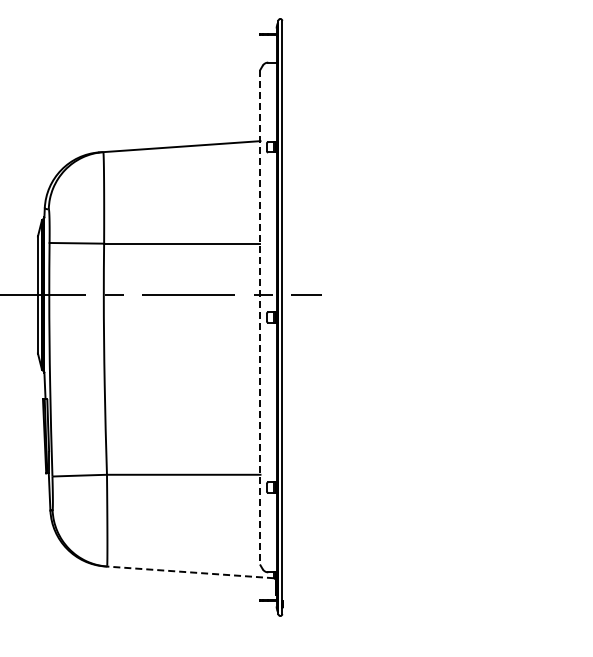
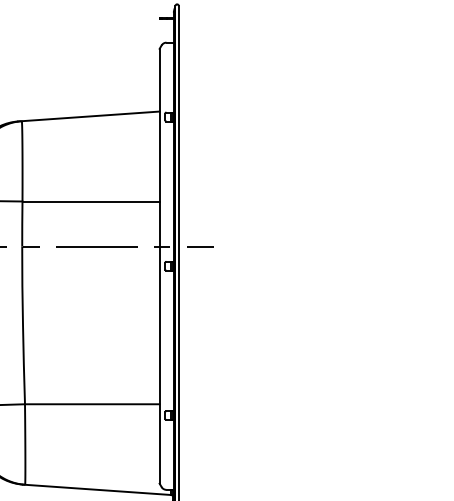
line: (260, 317) -> (159, 266), dashed -> solid
line: (189, 572) -> (97, 489), dashed -> solid

